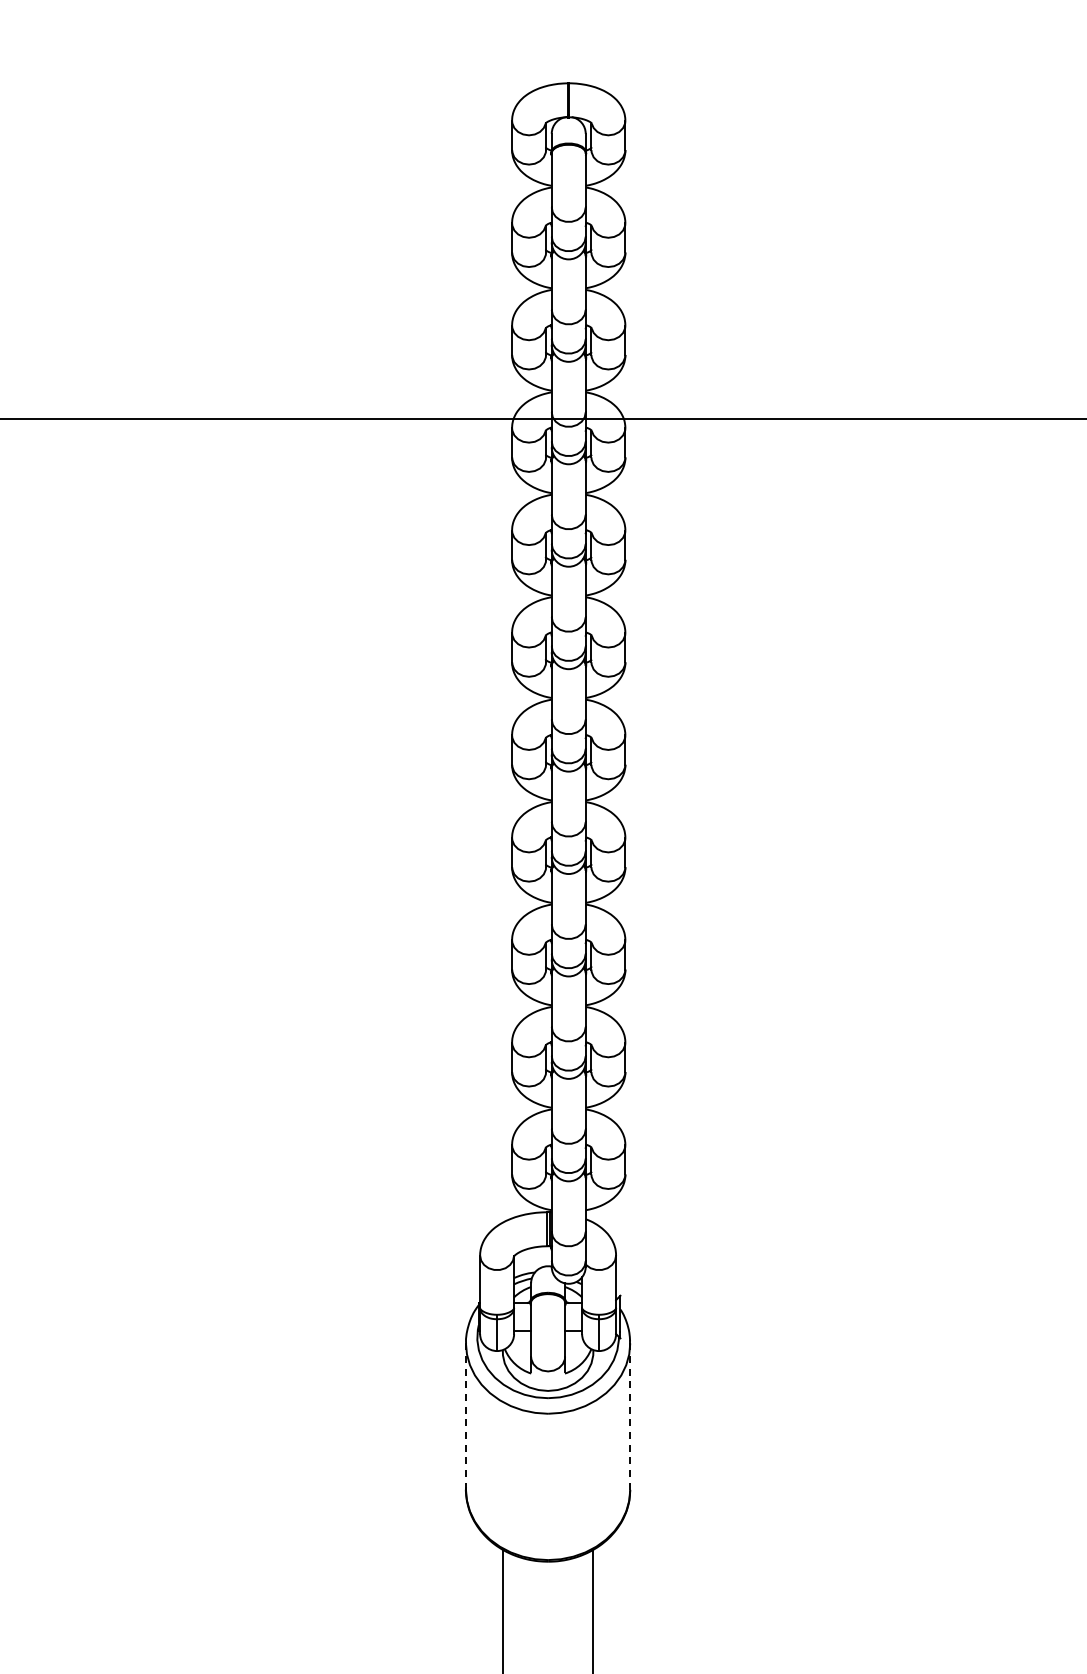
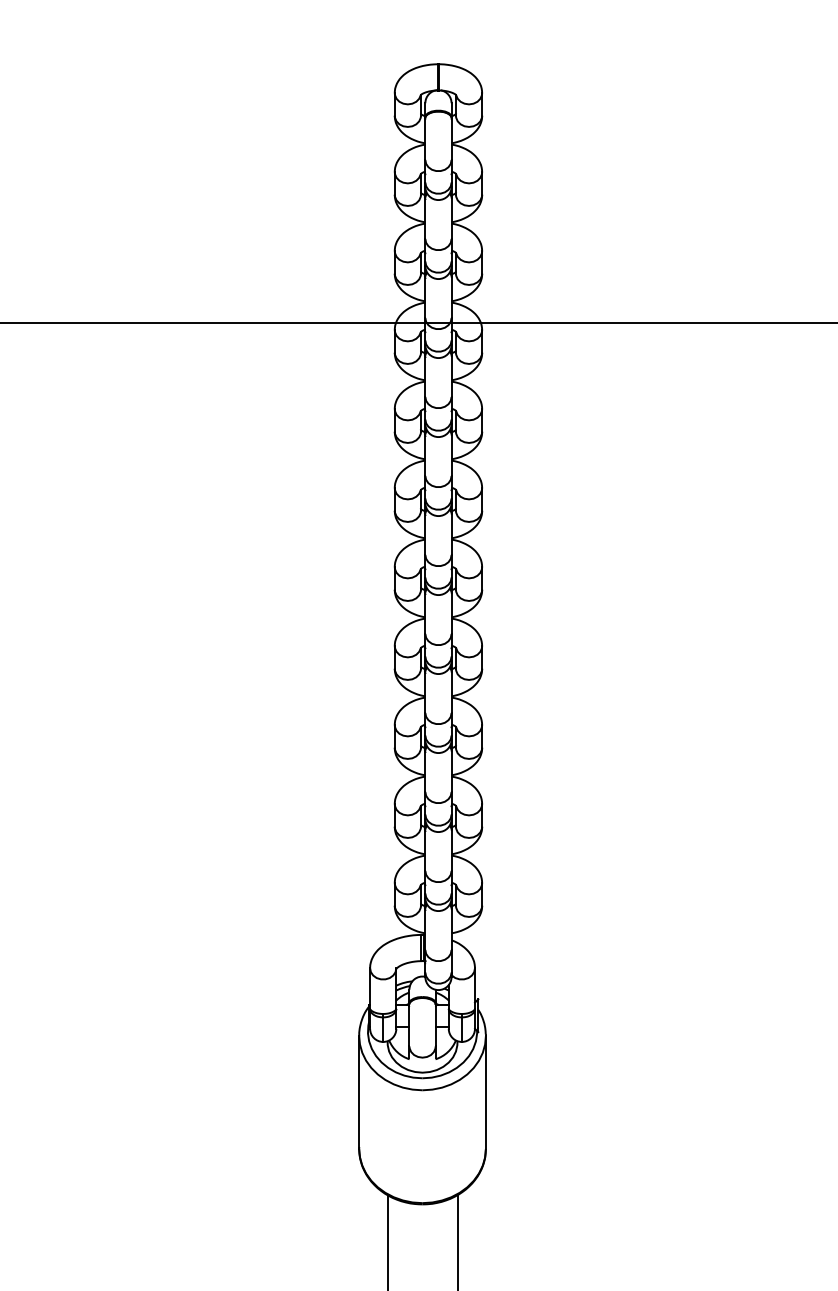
line: (630, 1416) -> (486, 1092), dashed -> solid
line: (465, 1417) -> (358, 1093), dashed -> solid

